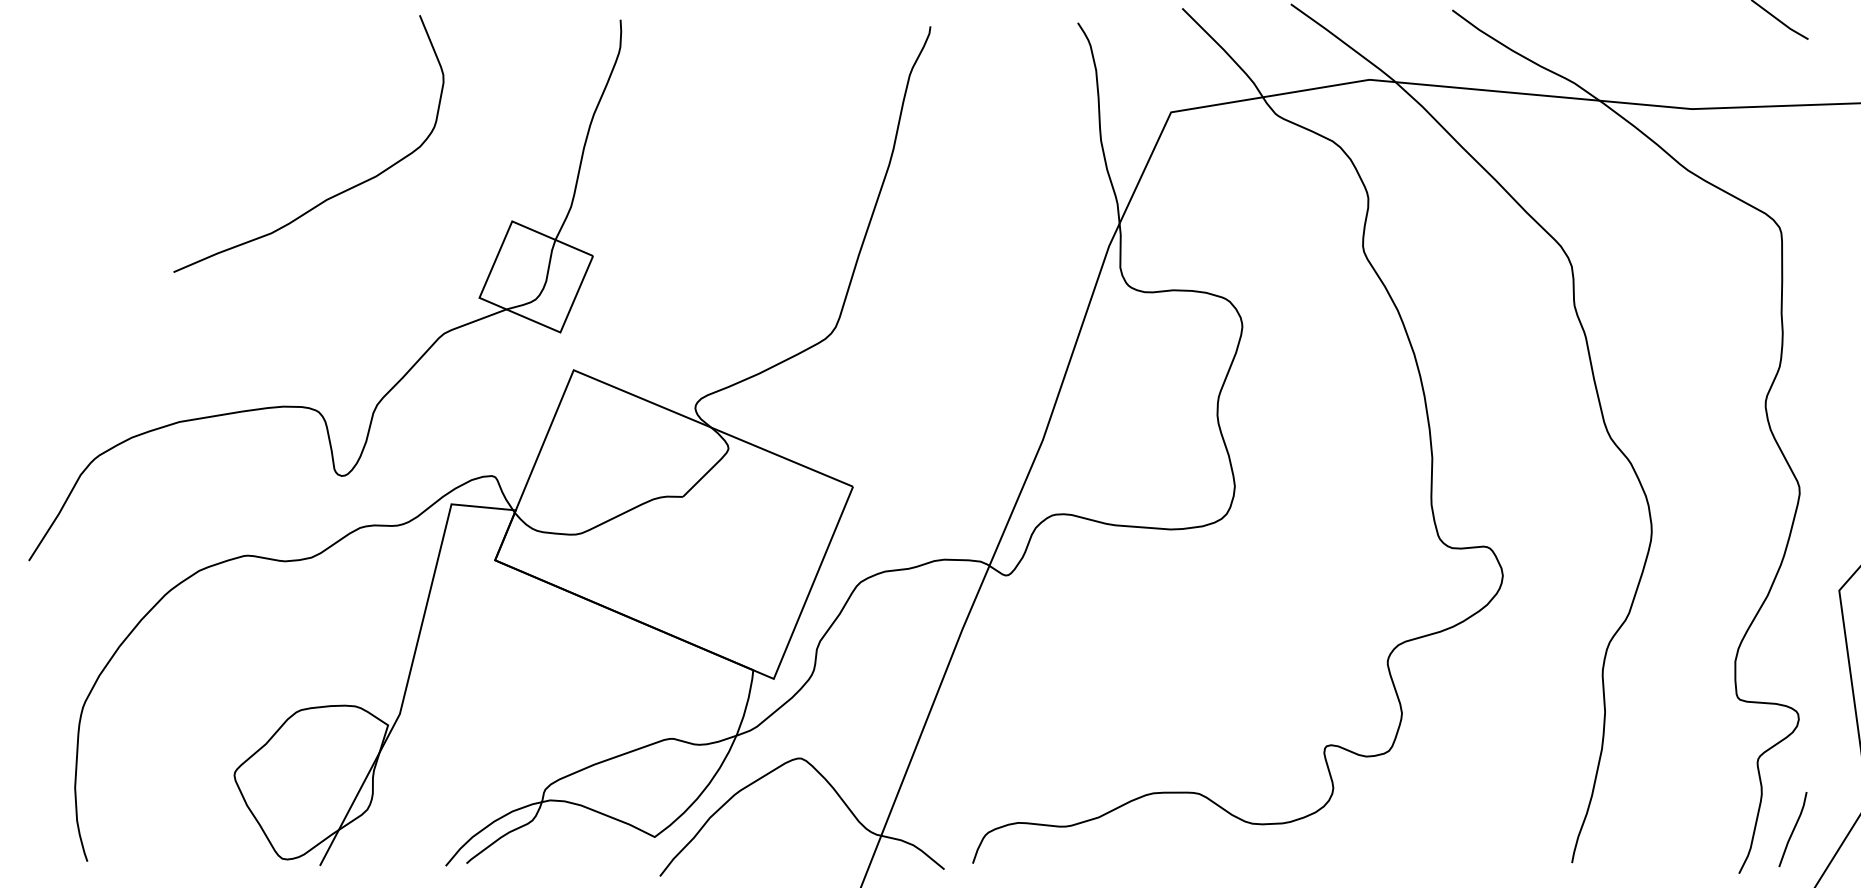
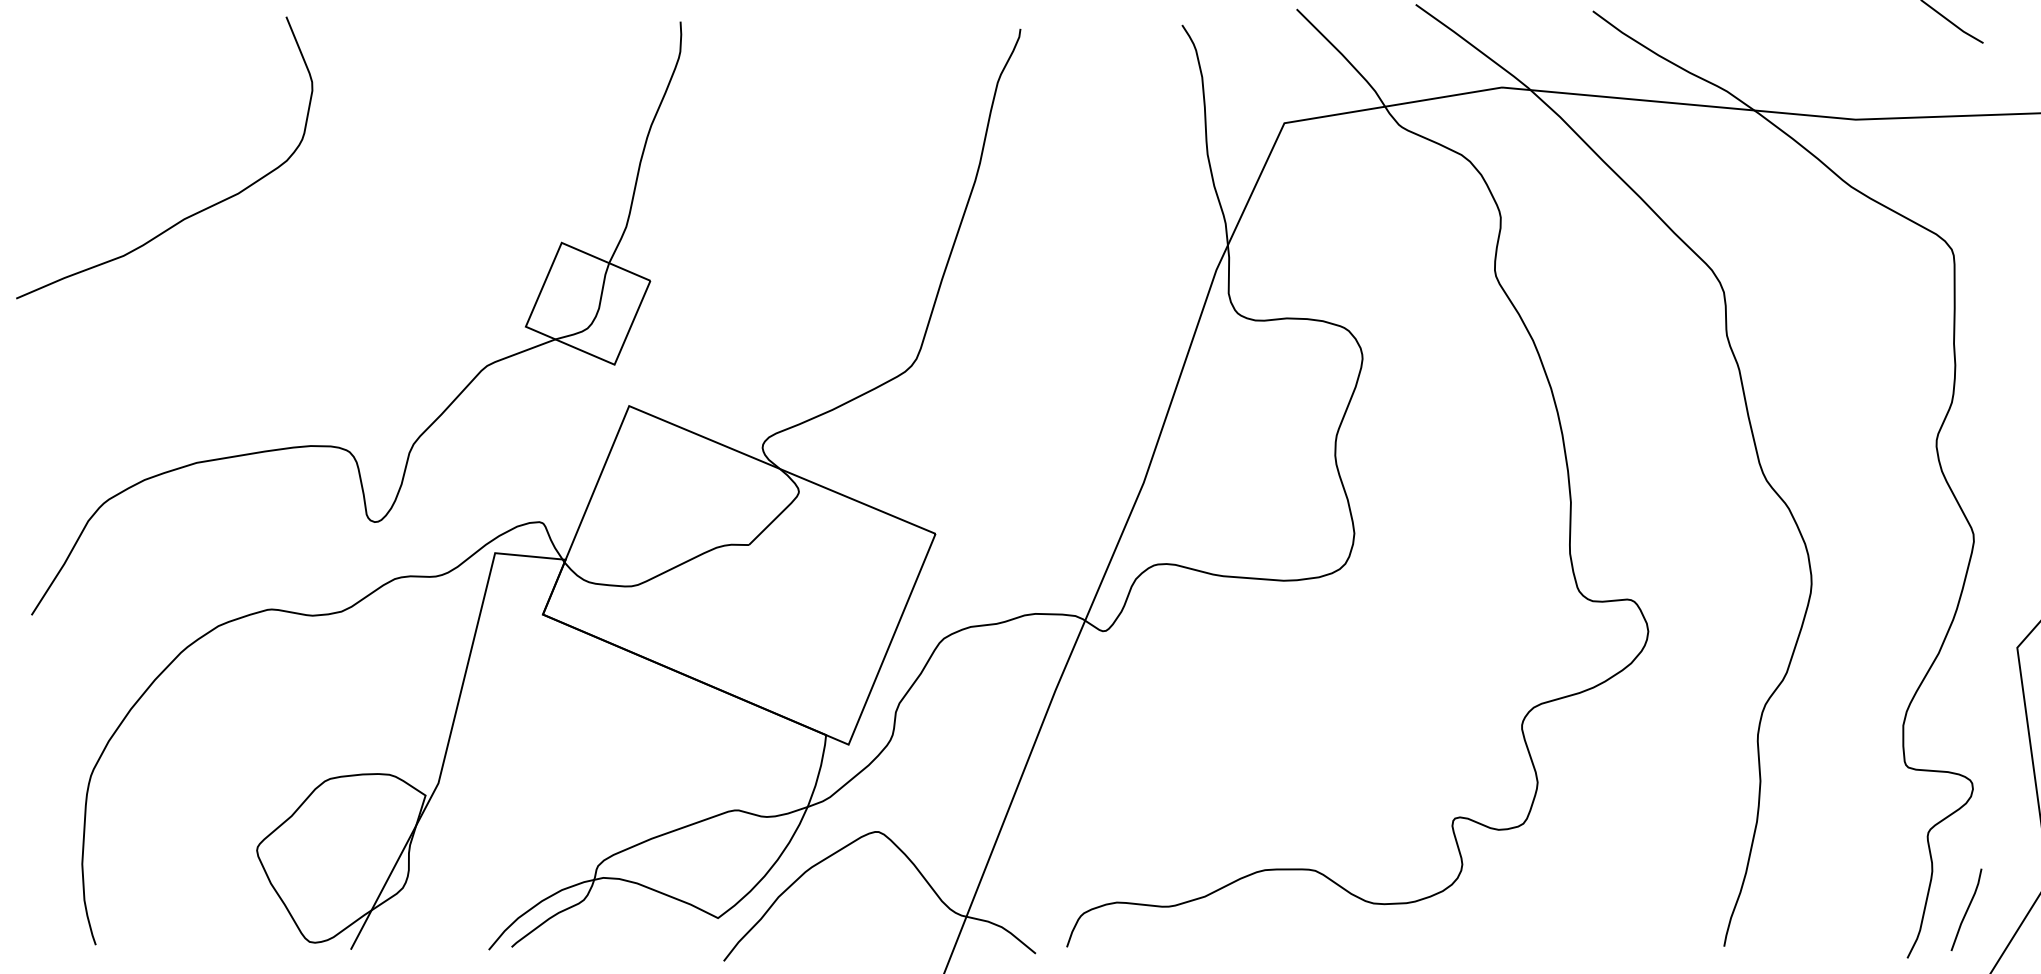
curve: (335, 194) -> (193, 213), moved

